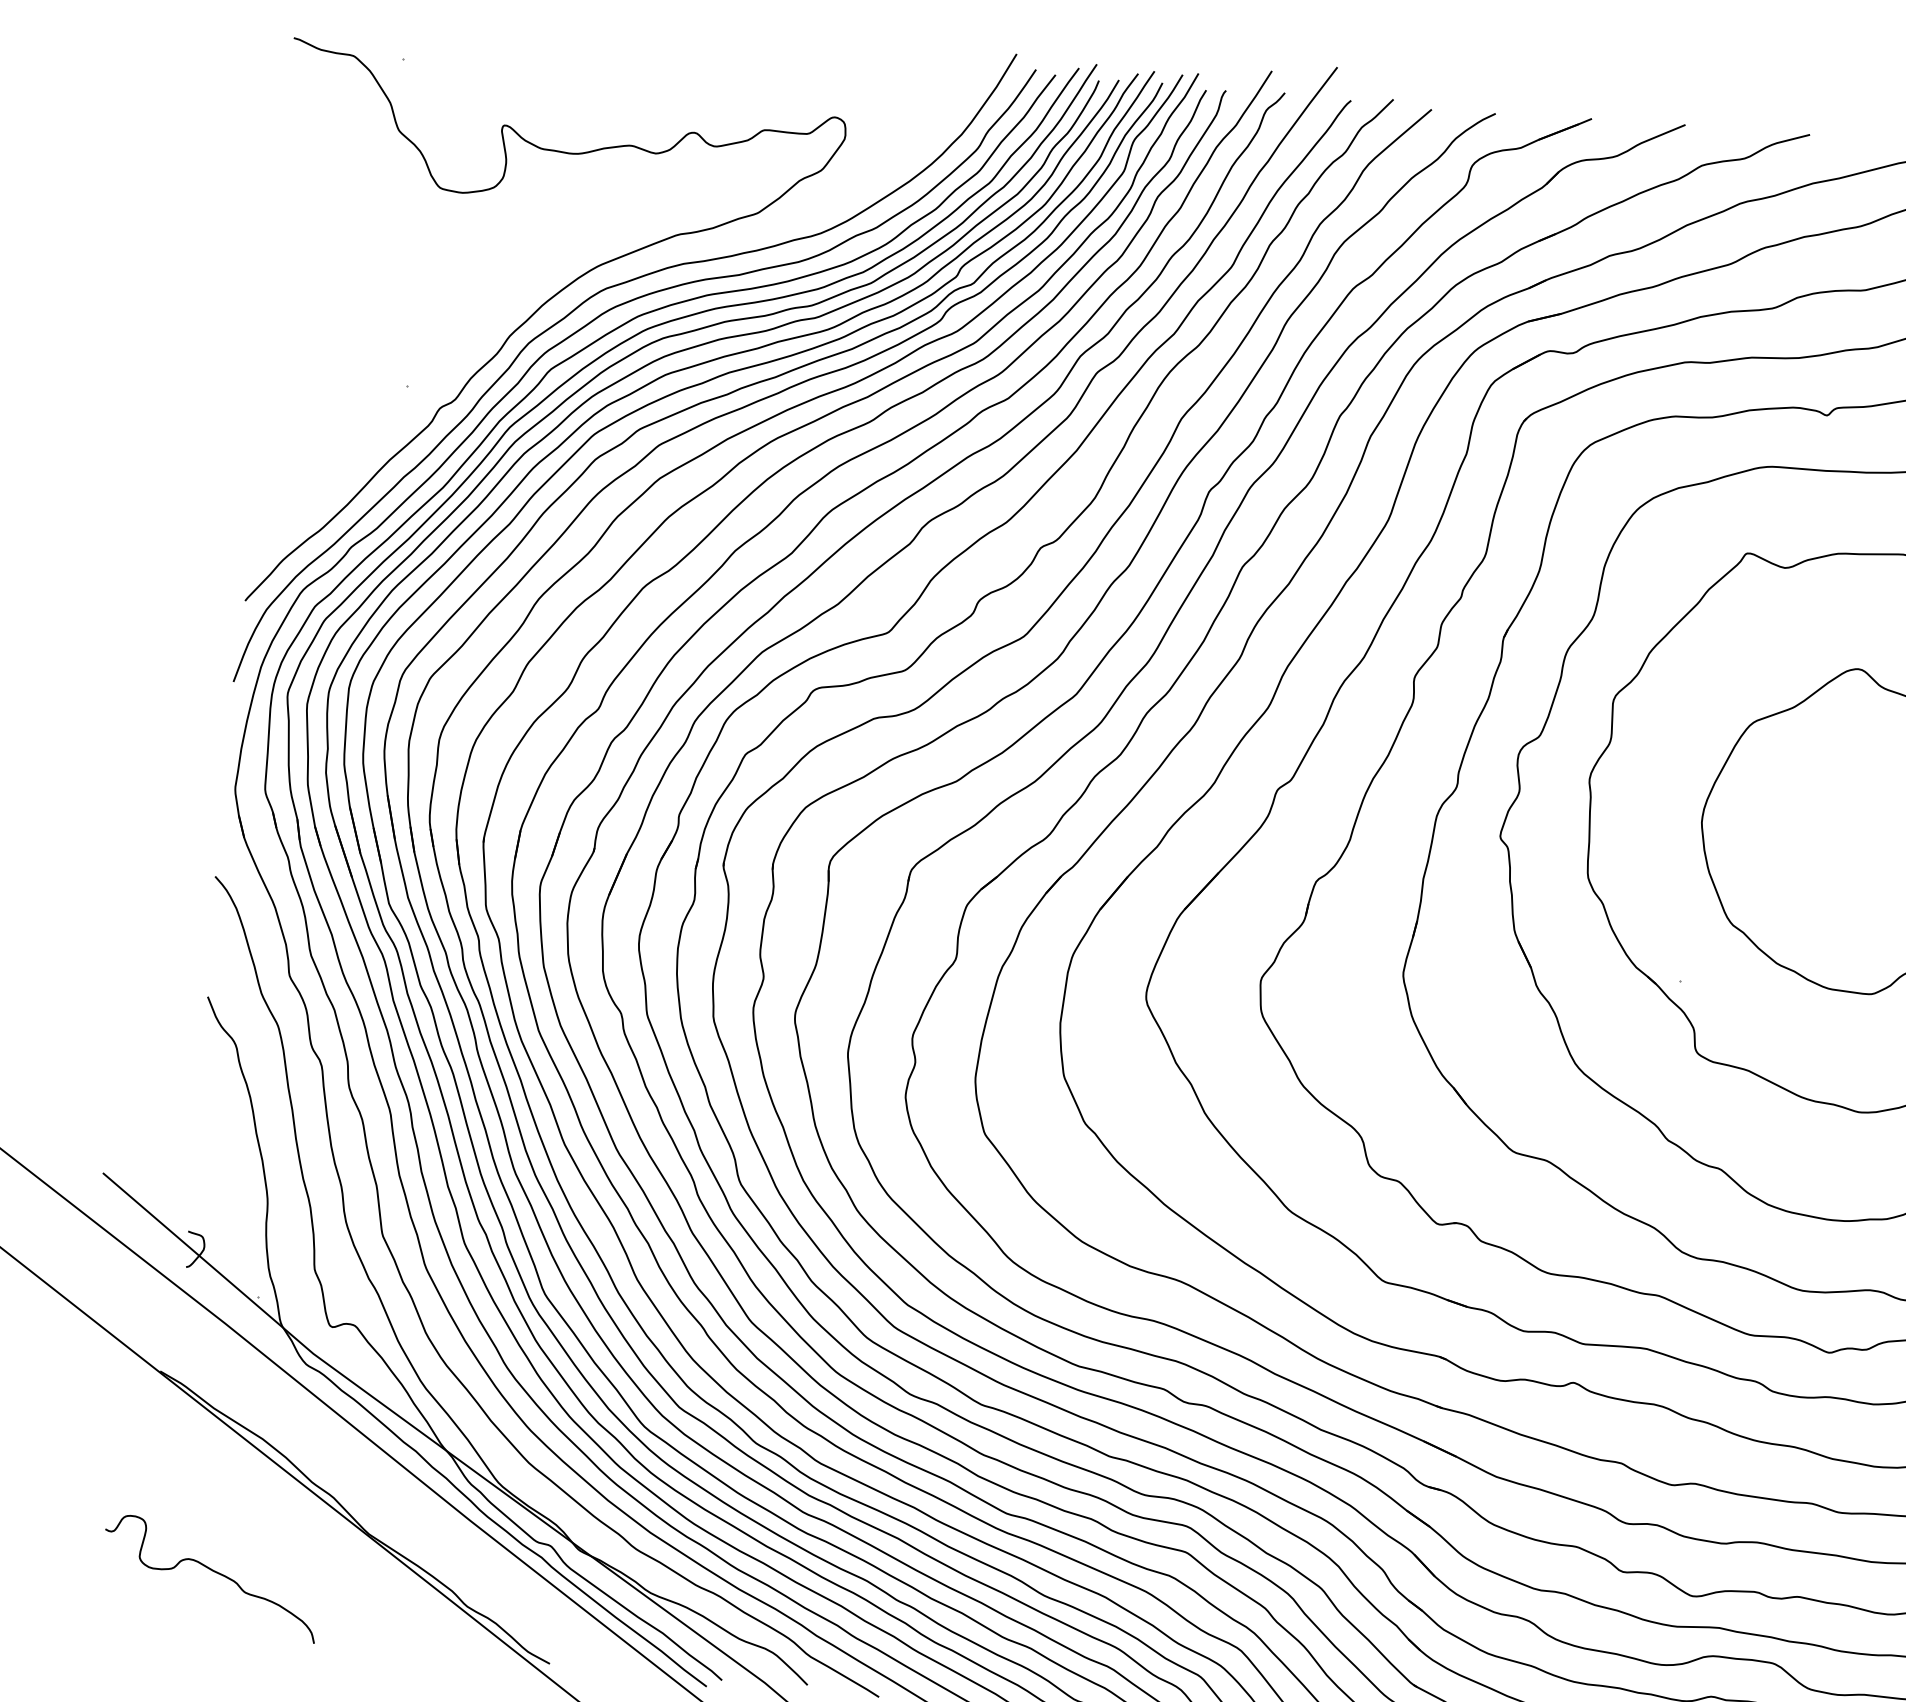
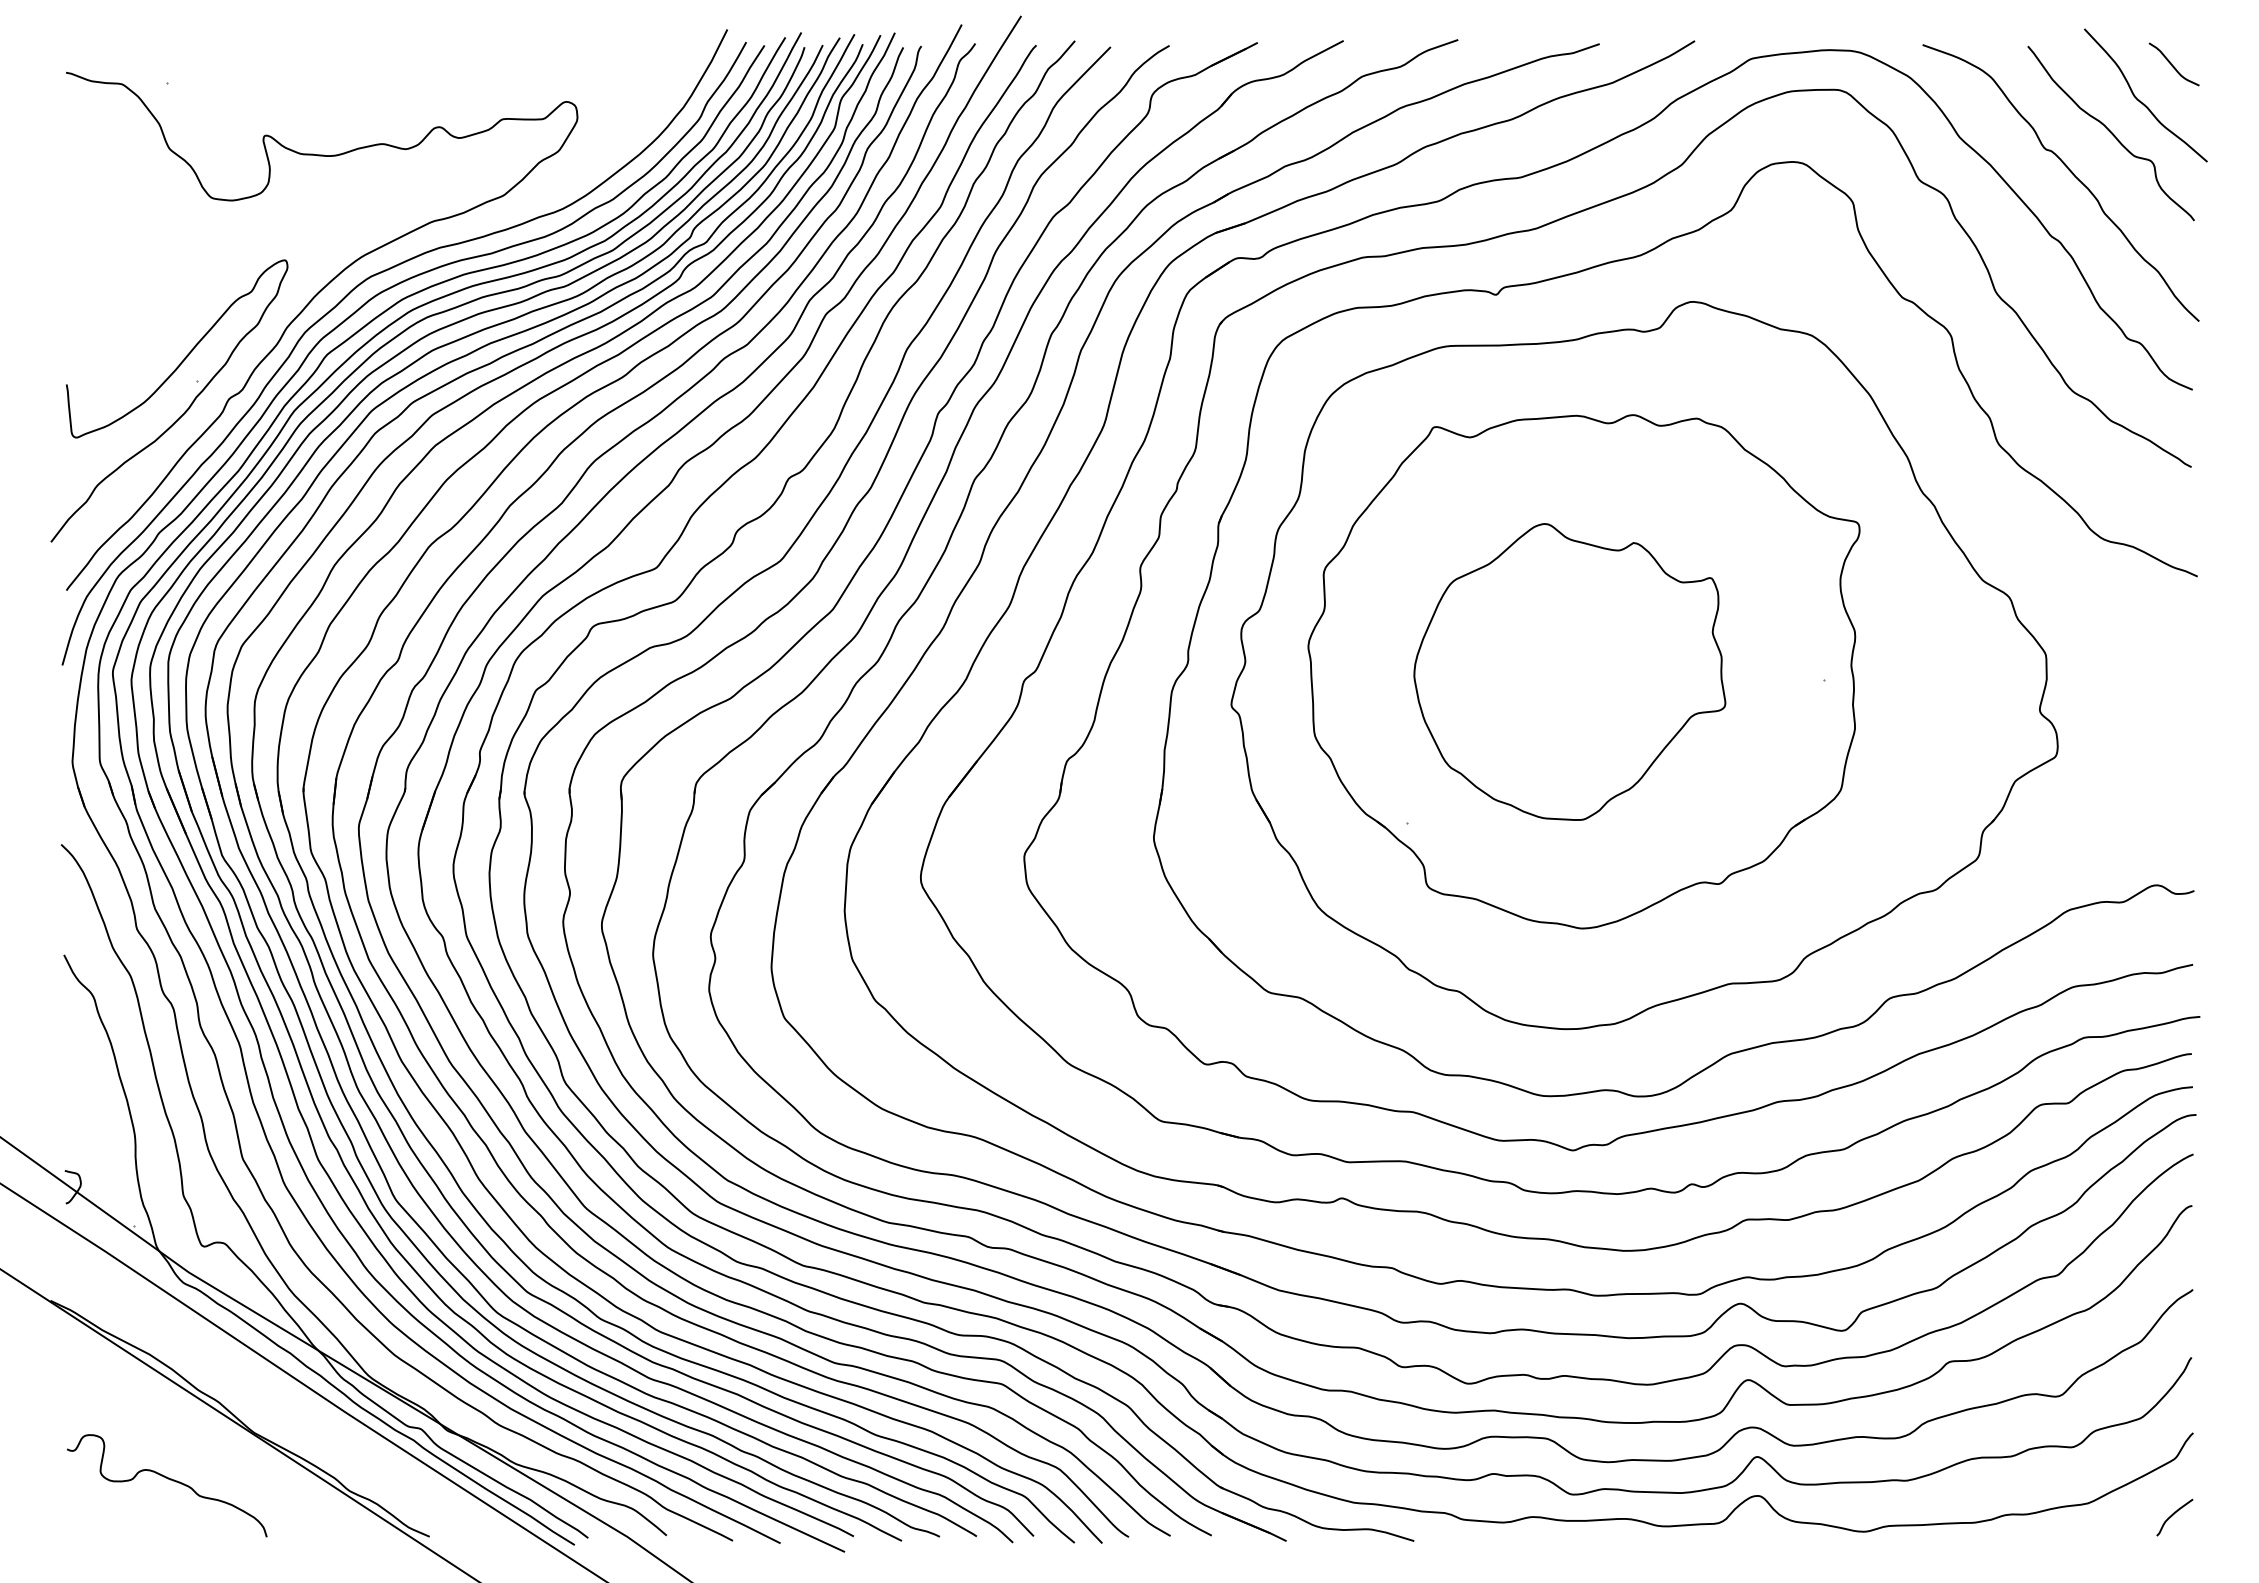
curve: (361, 394) -> (156, 392), added
curve: (214, 1572) -> (170, 1480), moved

